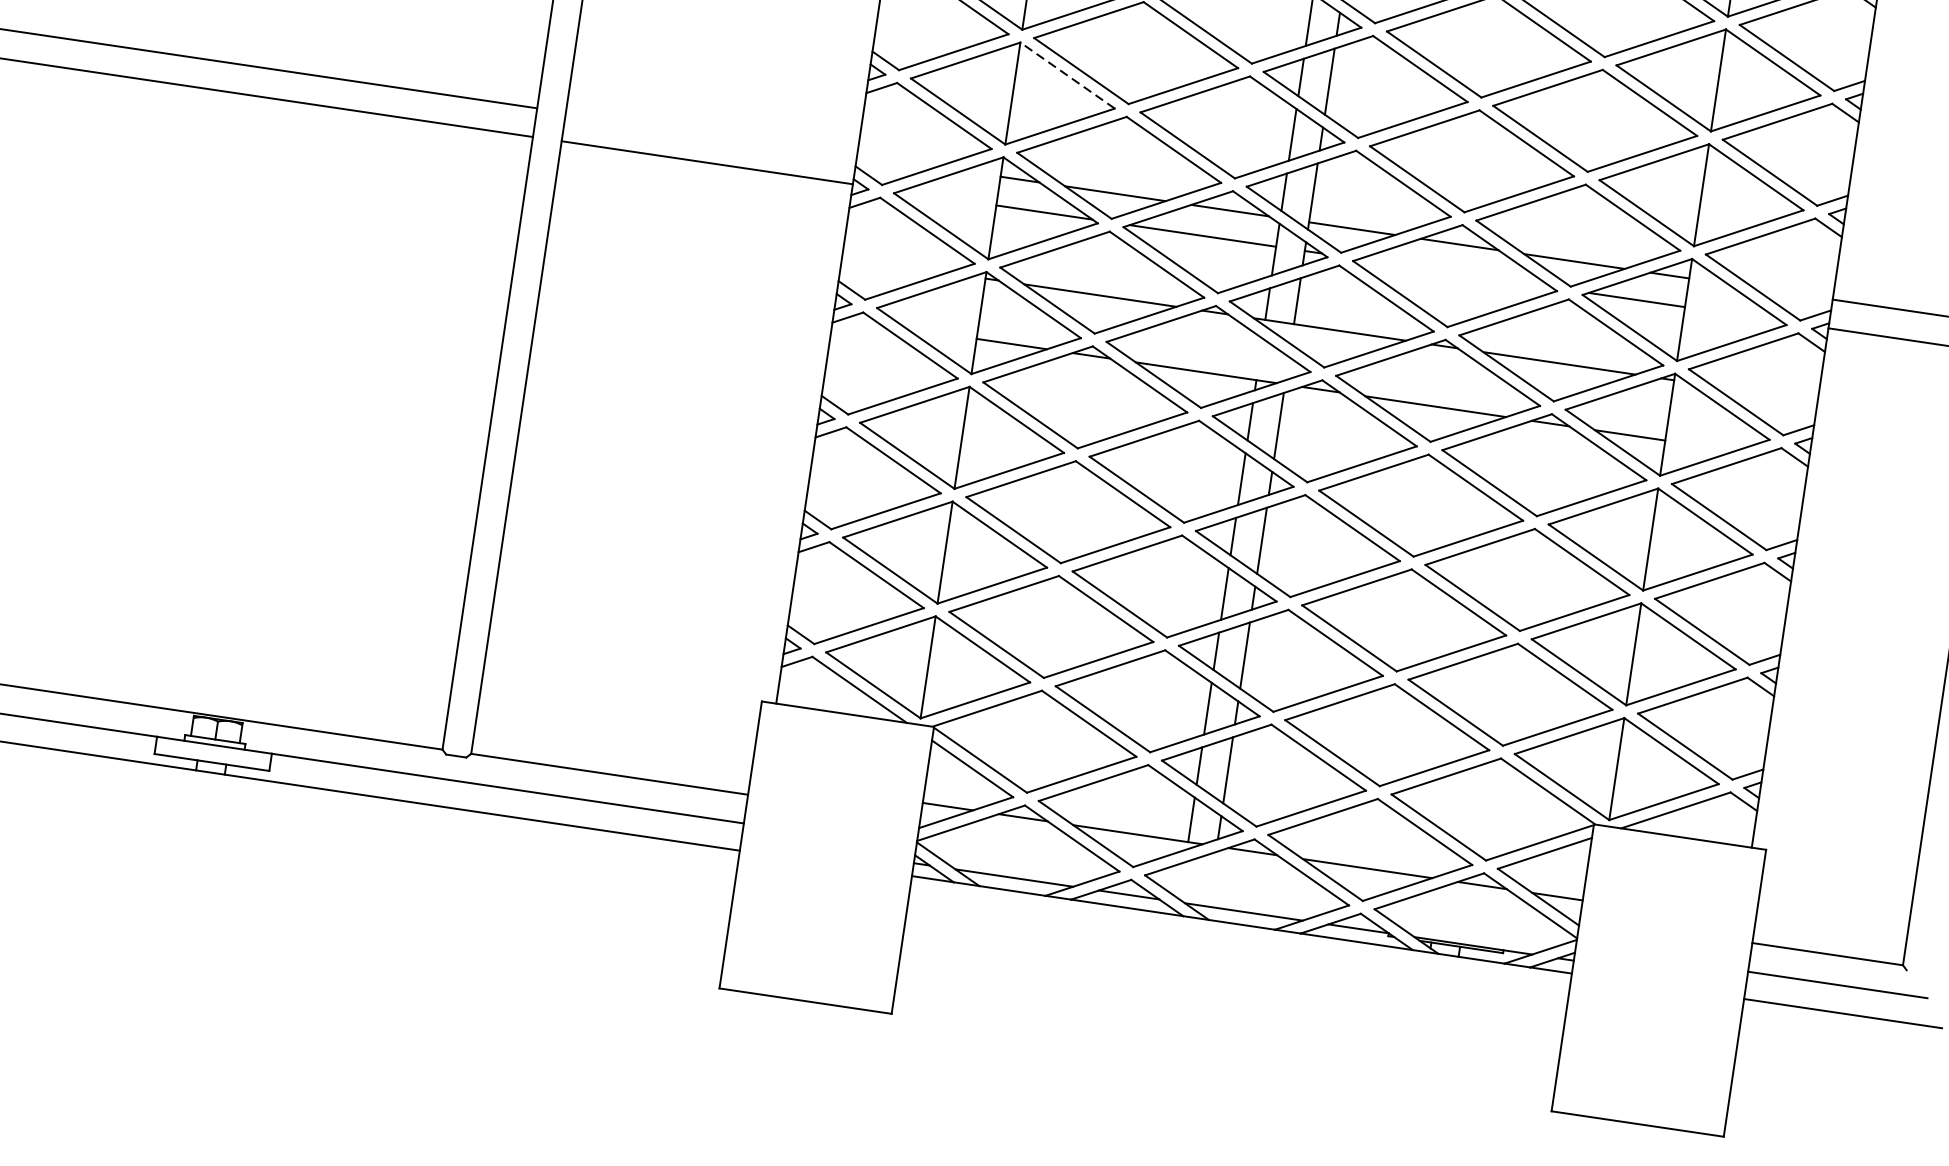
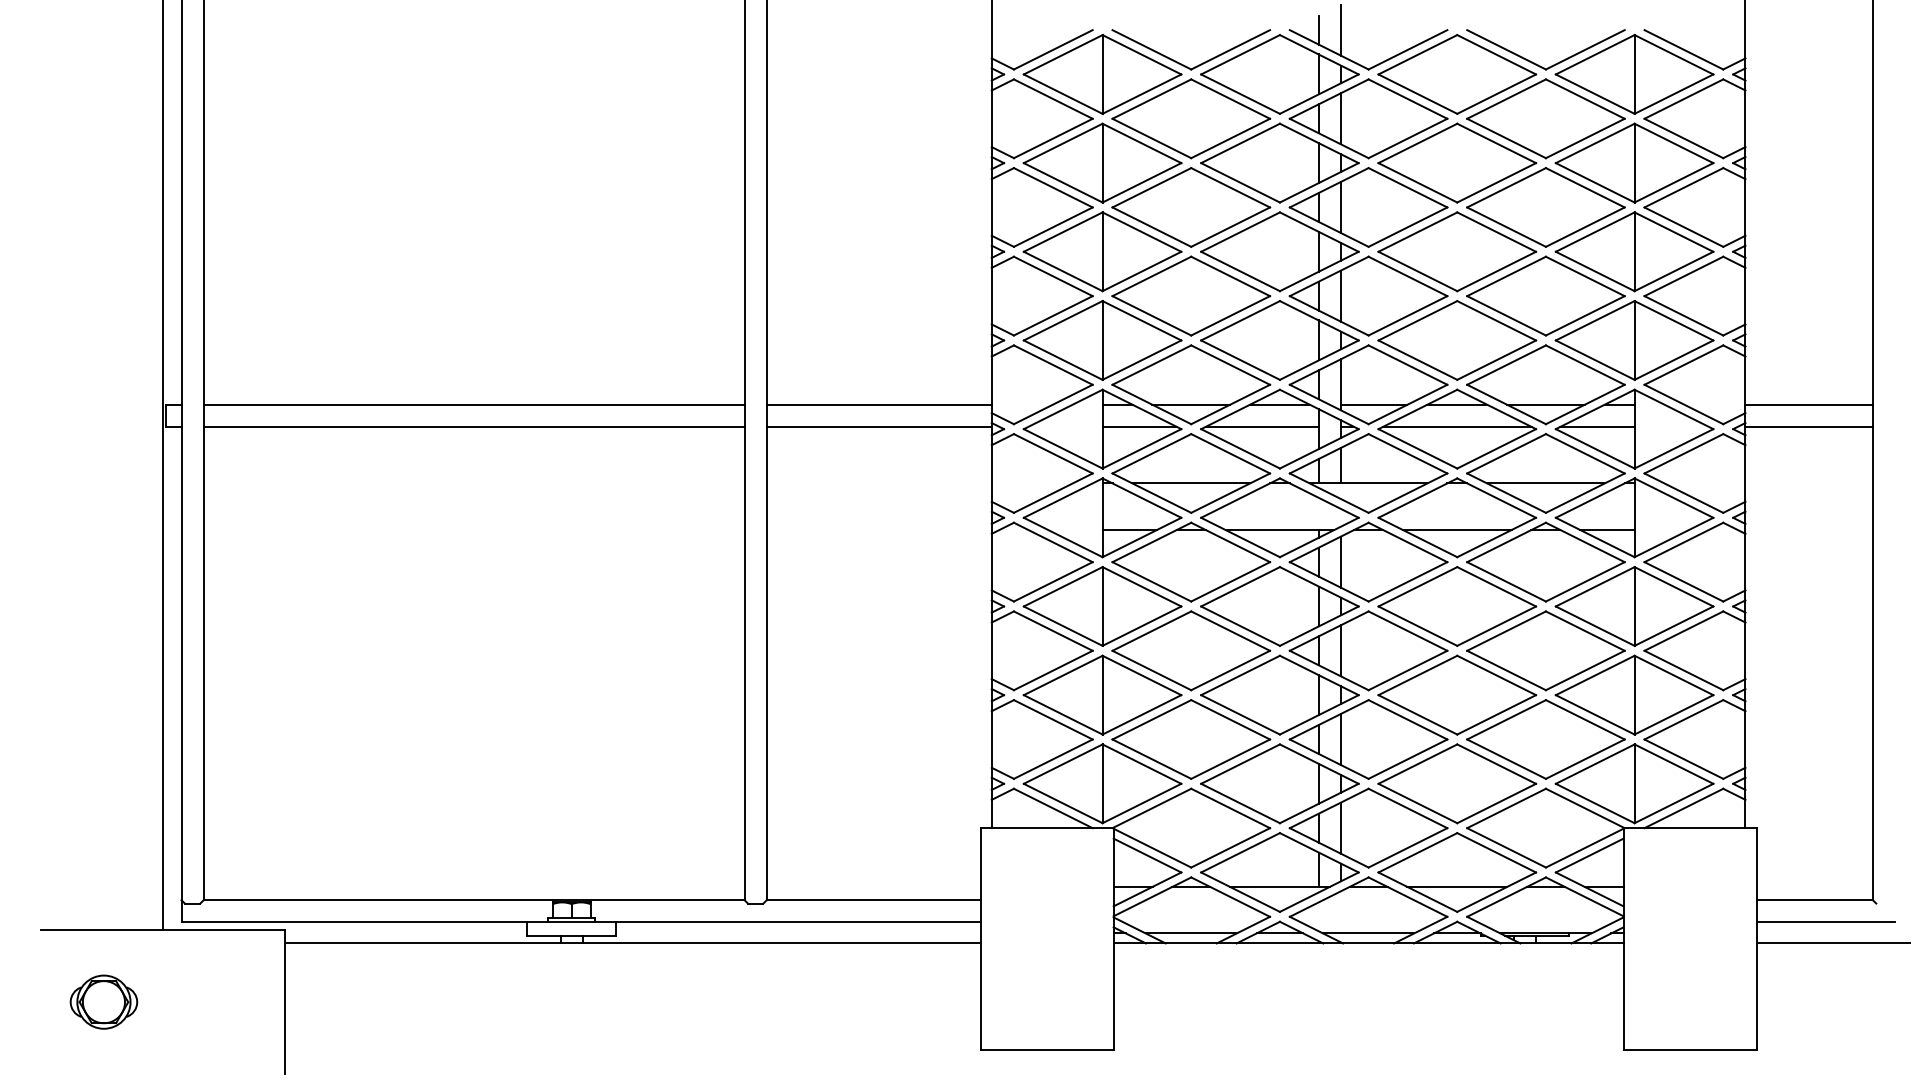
line: (1067, 75) -> (1141, 320), dashed -> solid
line: (710, 133) -> (878, 404), added
line: (1454, 272) -> (1456, 426), added

